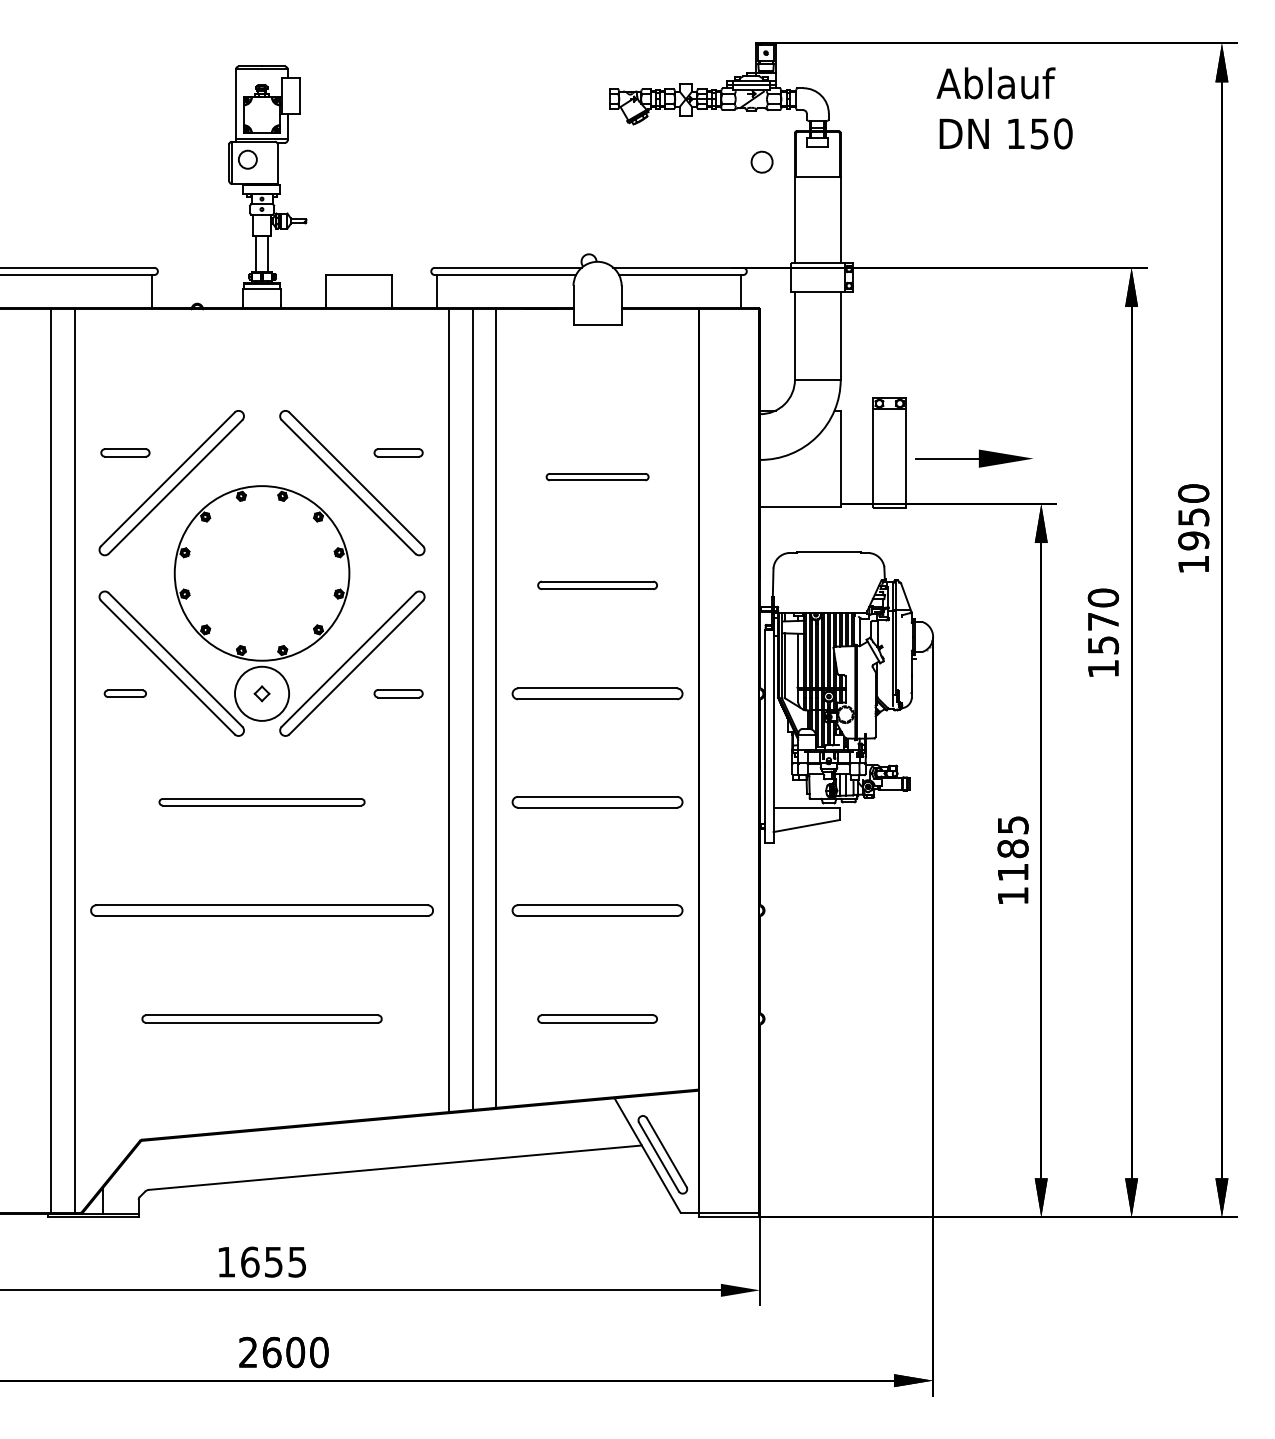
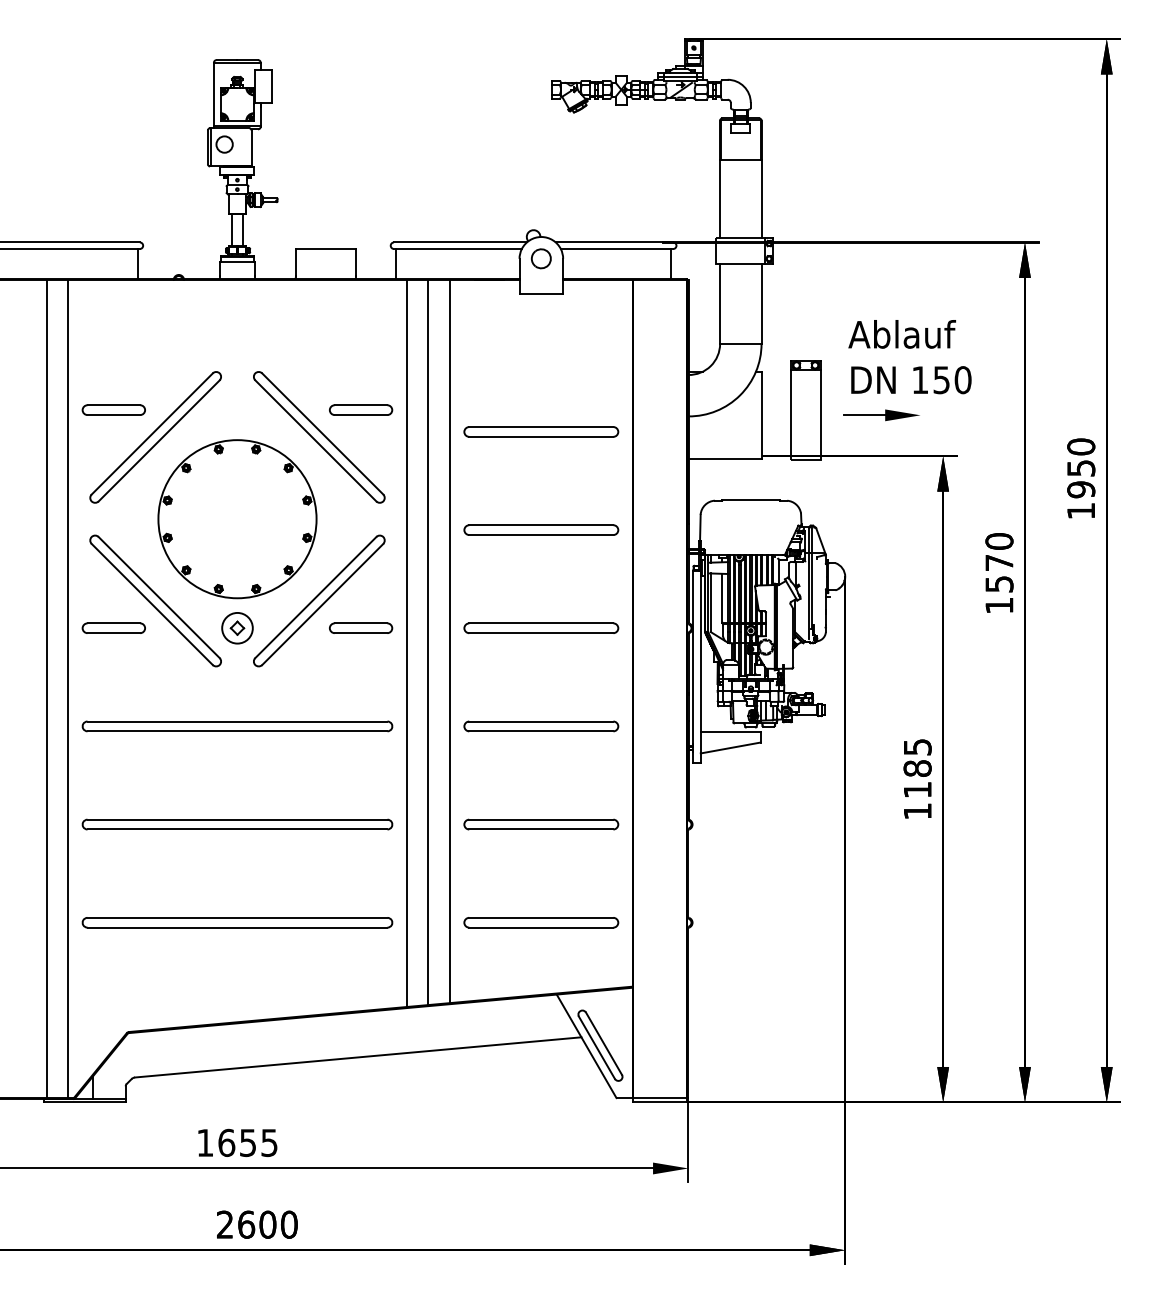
text: (1004, 108) -> (909, 357), moved
part: (761, 161) -> (540, 258), moved
part: (125, 452) -> (113, 409), size x1.43
part: (398, 452) -> (361, 409), size x1.43
part: (973, 458) -> (881, 415), size x0.71
part: (597, 476) -> (541, 431), size x1.67
part: (597, 584) -> (541, 529), size x1.43
part: (125, 692) -> (113, 627), size x1.67
circle: (262, 692) -> (237, 627), size x0.62
part: (398, 692) -> (361, 627), size x1.43
part: (262, 802) -> (237, 726), size x1.67
part: (262, 1018) -> (237, 922), size x1.43
part: (597, 1018) -> (541, 922), size x1.43

